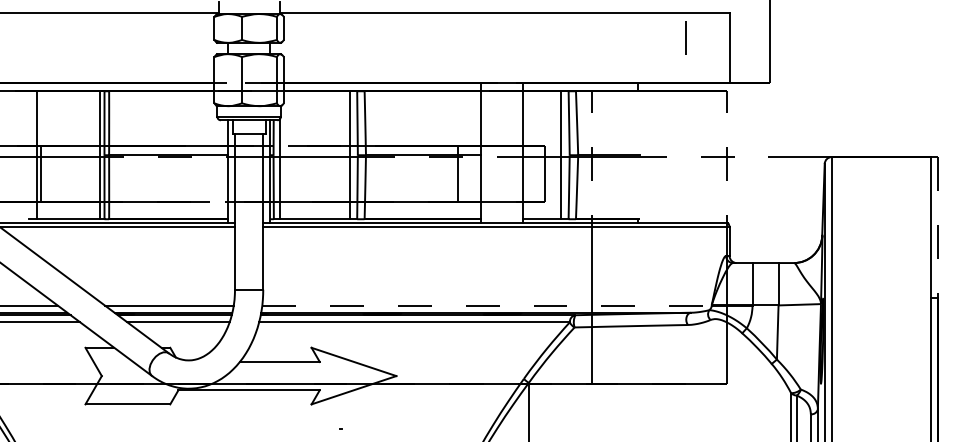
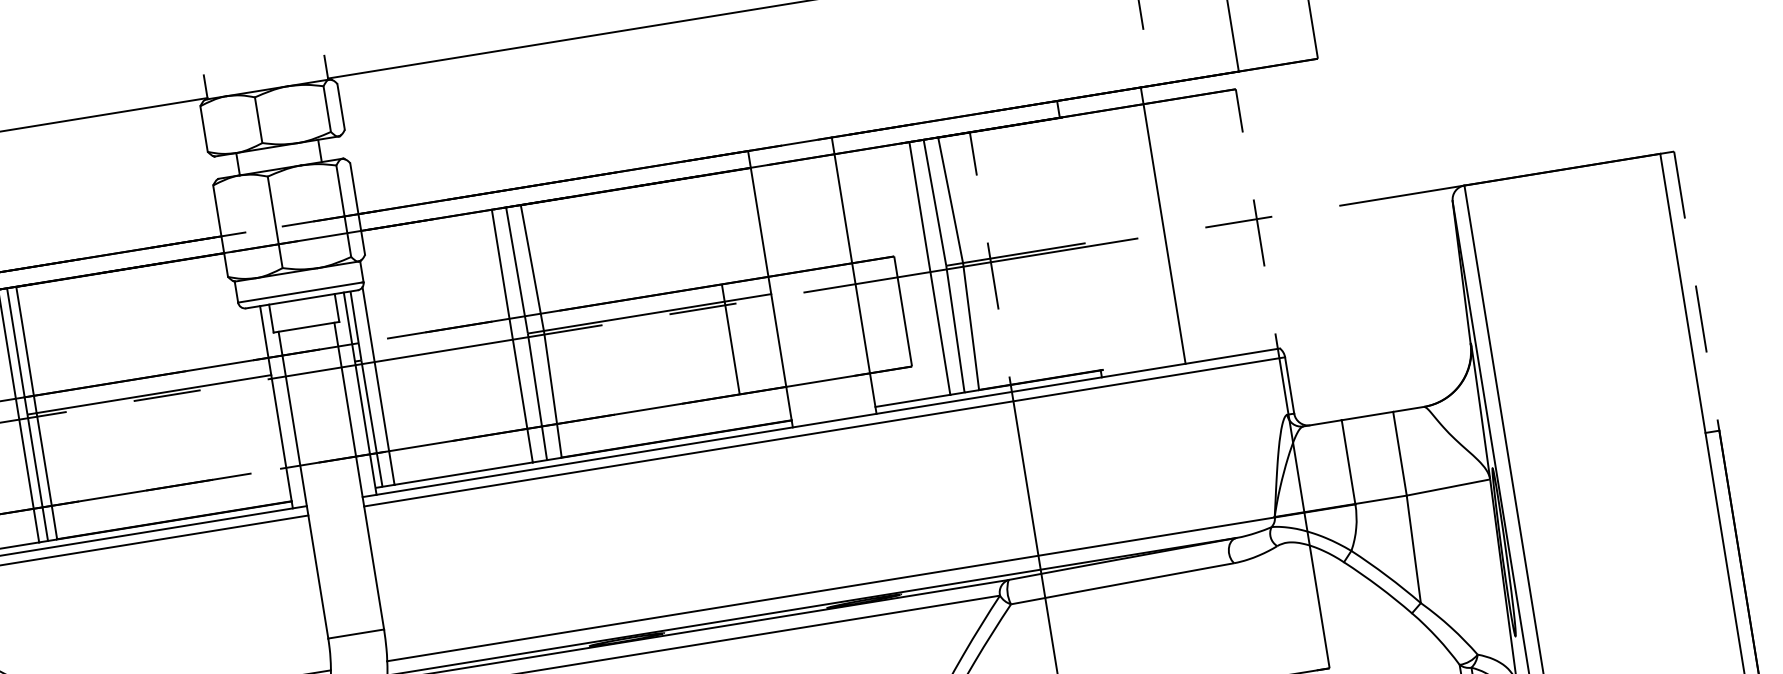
line: (679, 152) -> (1162, 225), added
line: (486, 305) -> (829, 589), dashed -> solid

